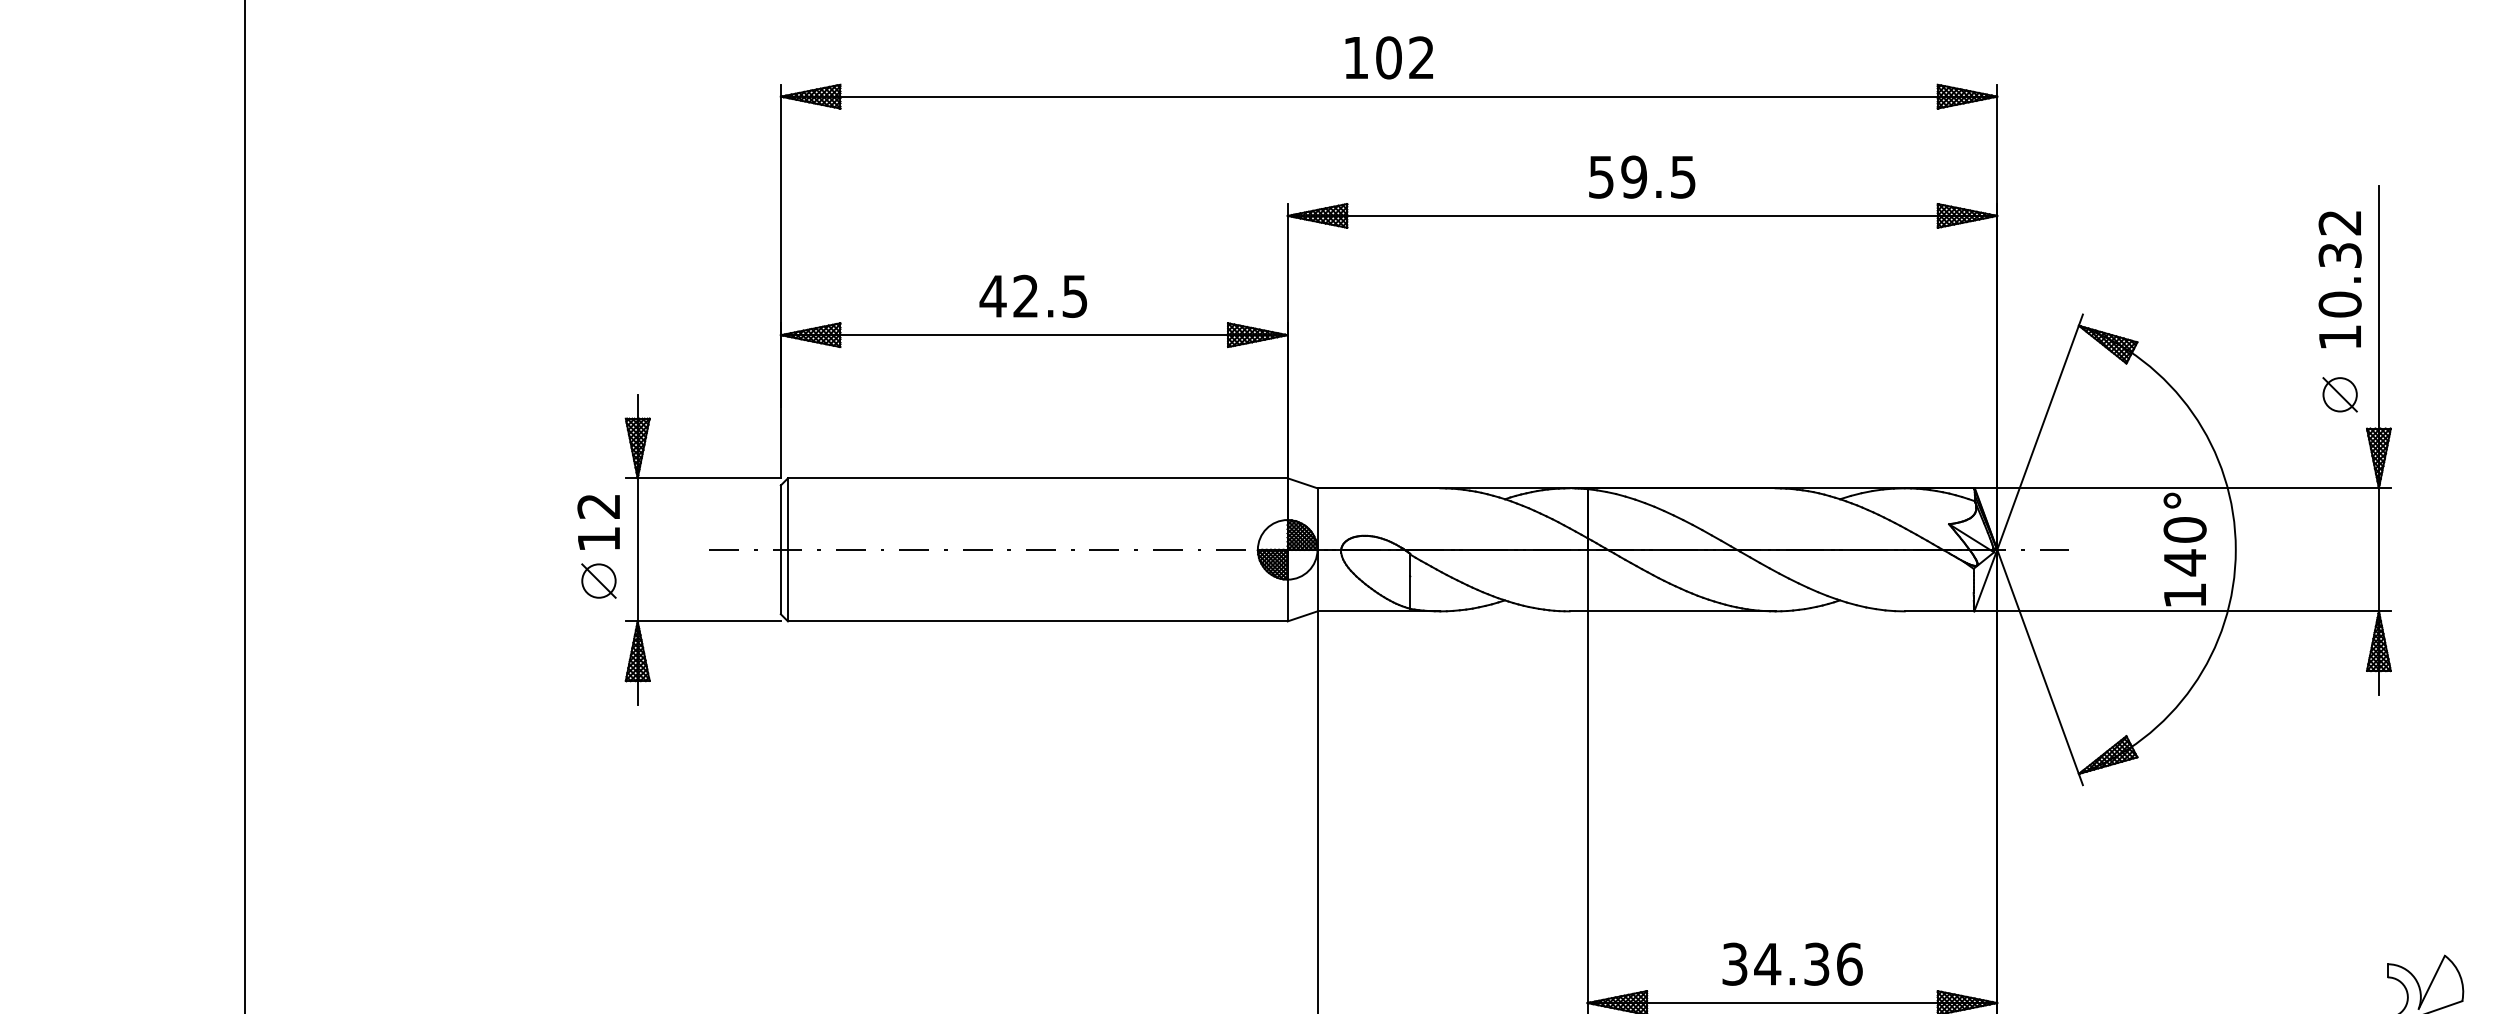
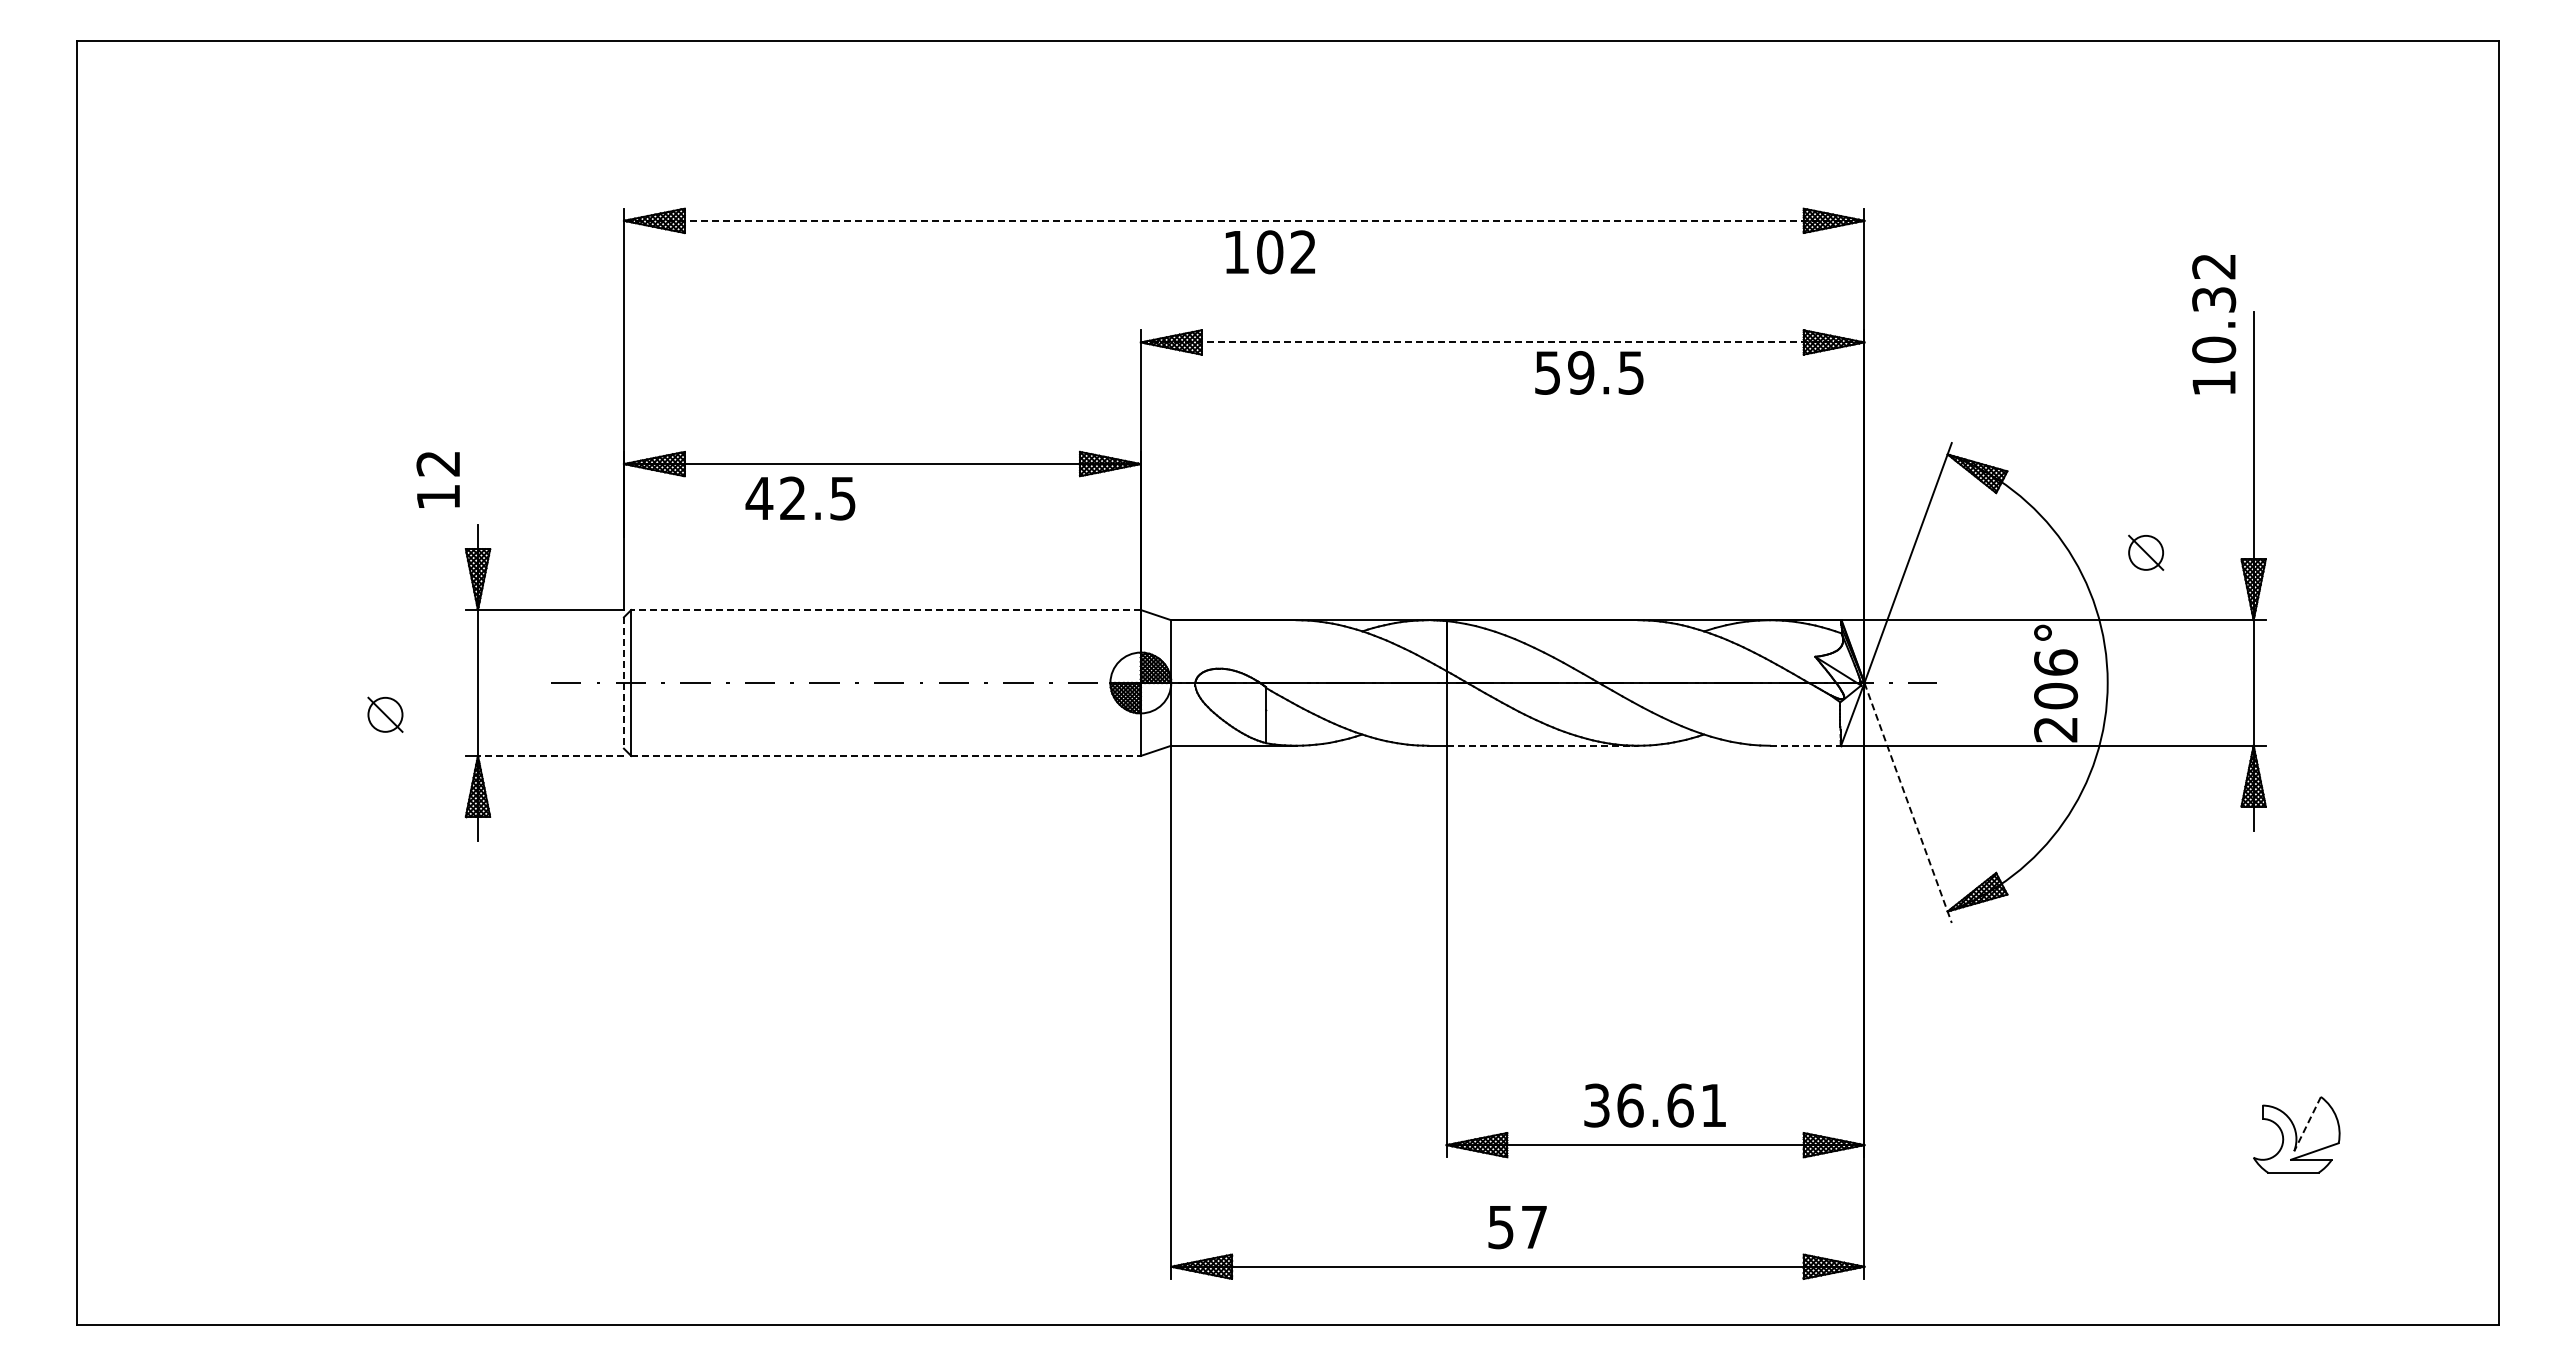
text: (1388, 58) -> (1269, 252), moved
line: (1389, 96) -> (1244, 220), solid -> dashed
text: (1642, 176) -> (1589, 372), moved
line: (1642, 215) -> (1502, 342), solid -> dashed
text: (2340, 279) -> (2214, 324), moved
text: (1033, 296) -> (800, 498), moved
part: (2340, 394) -> (2146, 552), moved
line: (1038, 478) -> (886, 610), solid -> dashed
text: (598, 521) -> (437, 479), moved
line: (780, 550) -> (623, 683), solid -> dashed
text: (2185, 562) -> (2056, 695), 140° -> 206°
part: (598, 580) -> (385, 714), moved
line: (1681, 611) -> (1542, 745), solid -> dashed
line: (1940, 611) -> (1806, 745), solid -> dashed
line: (708, 620) -> (550, 755), solid -> dashed
line: (1038, 620) -> (886, 755), solid -> dashed
line: (2040, 667) -> (1908, 802), solid -> dashed
text: (1808, 964) -> (1671, 1105), 34.36 -> 36.61
line: (2431, 982) -> (2307, 1124), solid -> dashed

